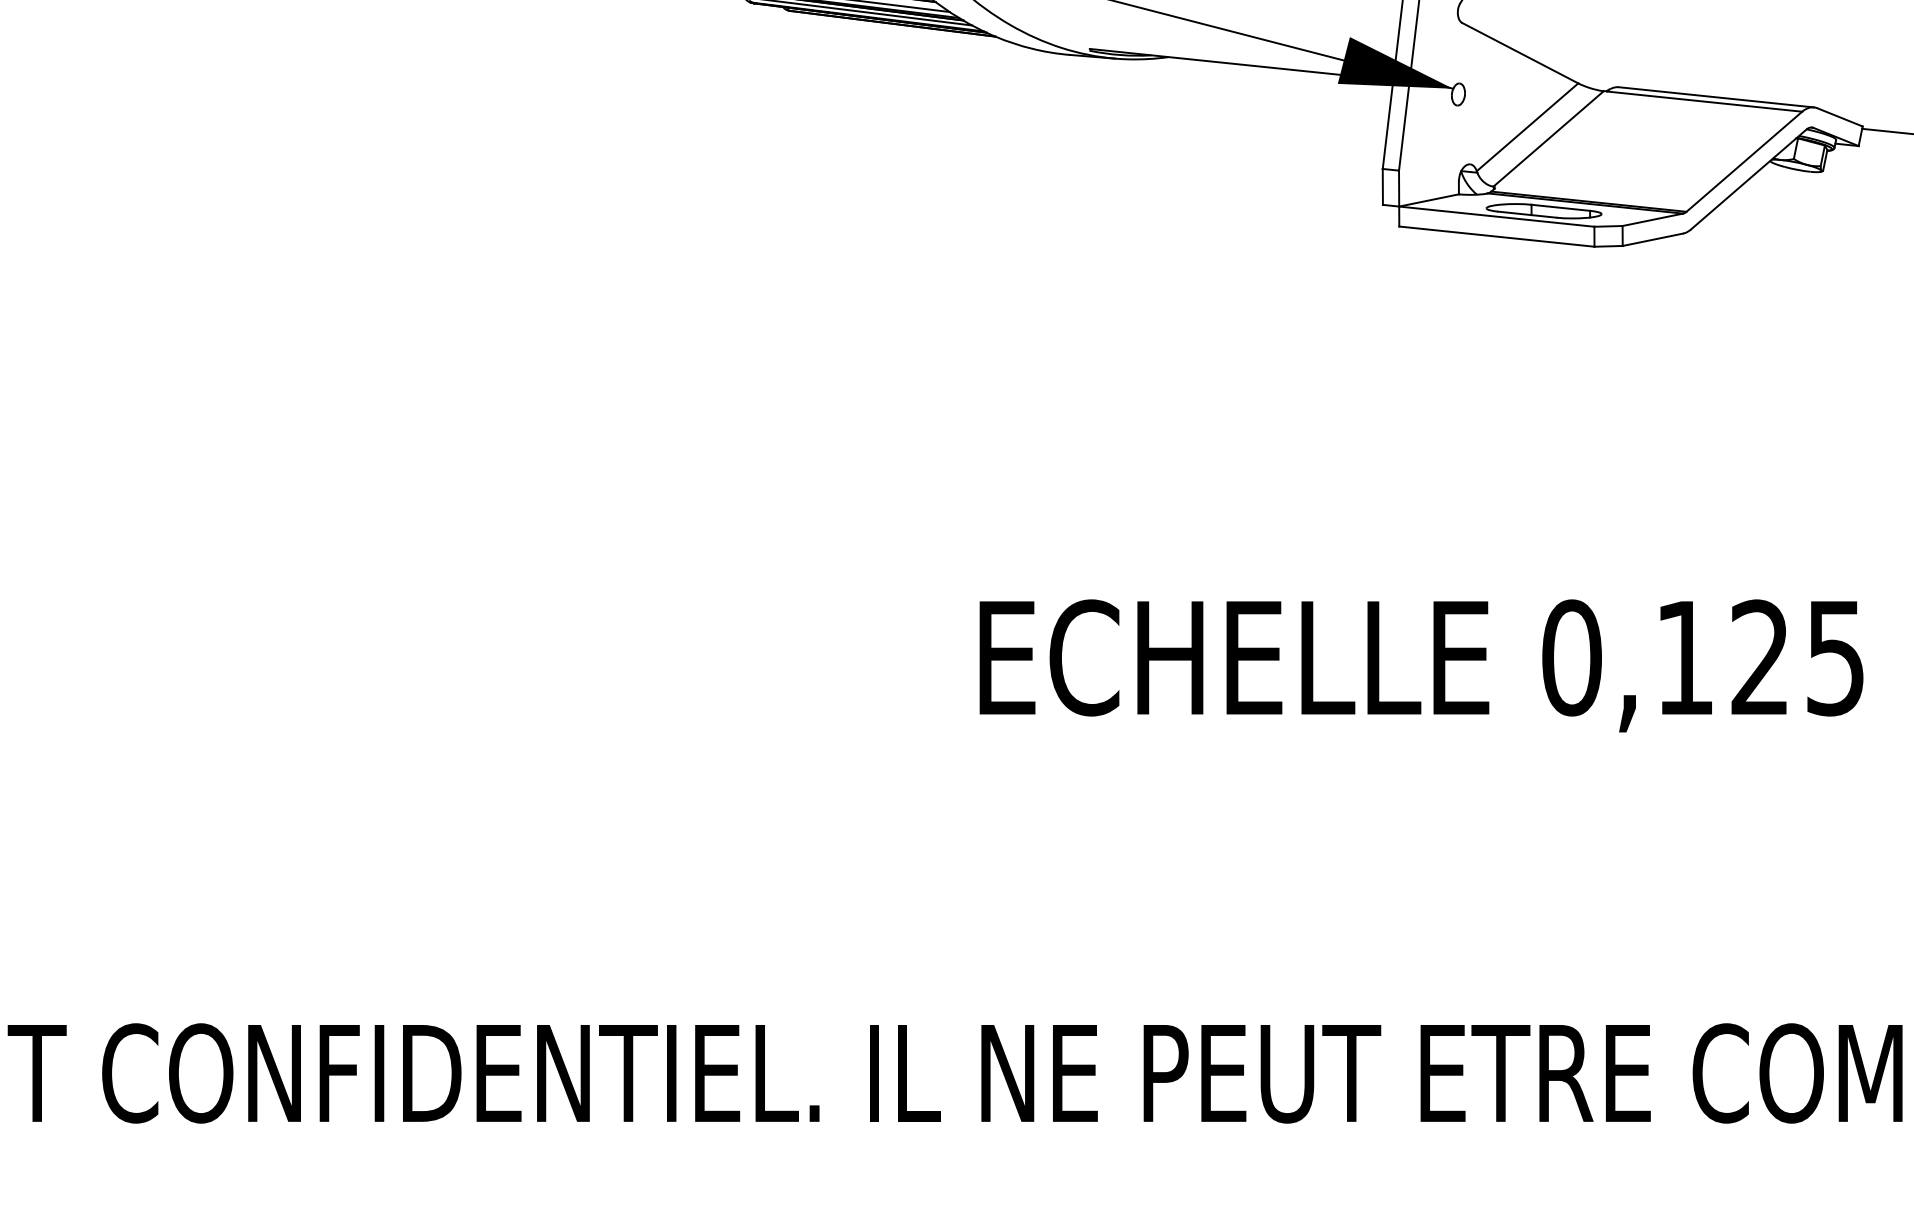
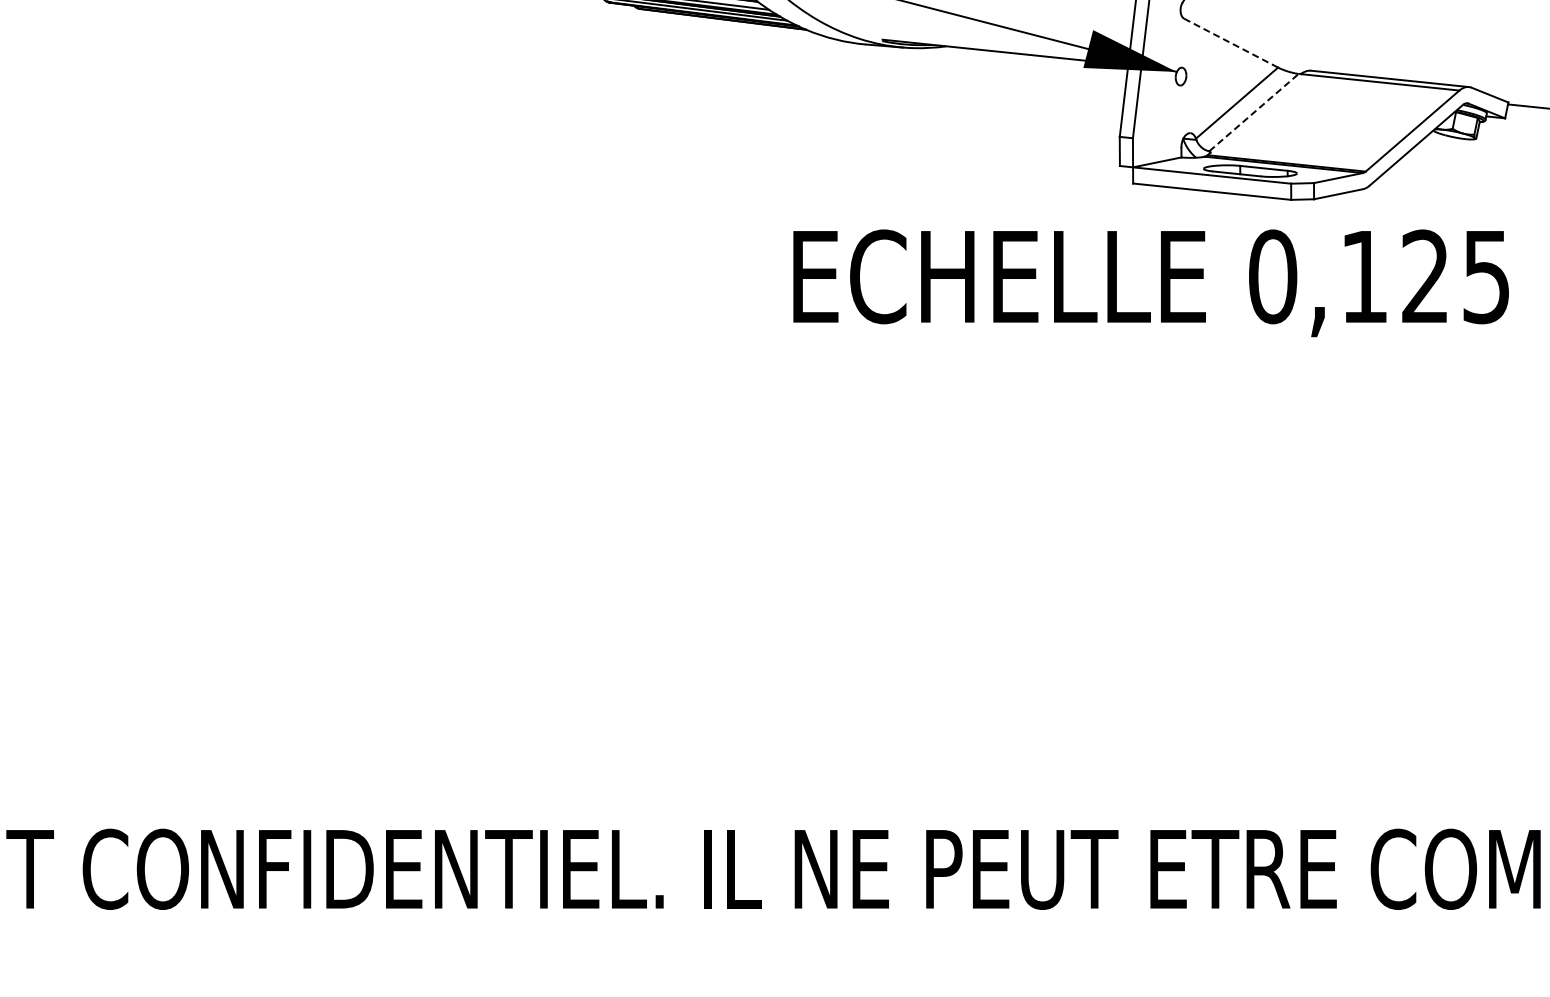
line: (1520, 53) -> (1231, 43), solid -> dashed
line: (1549, 138) -> (1254, 112), solid -> dashed
text: (1420, 666) -> (1150, 283), moved

